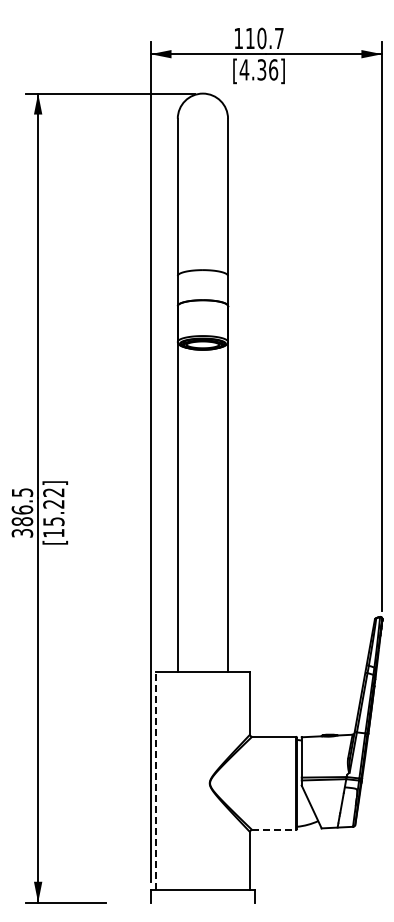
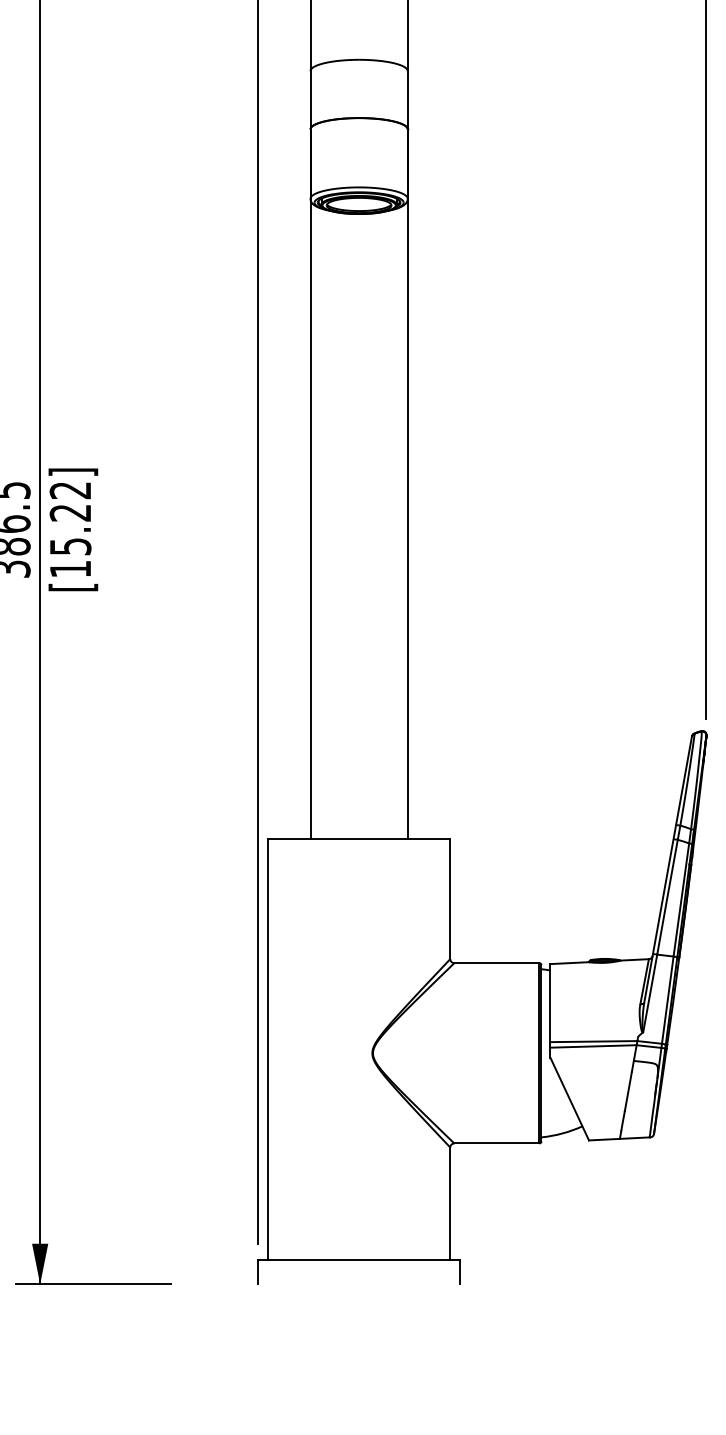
line: (155, 781) -> (267, 1049), dashed -> solid
line: (274, 829) -> (497, 1142), dashed -> solid

